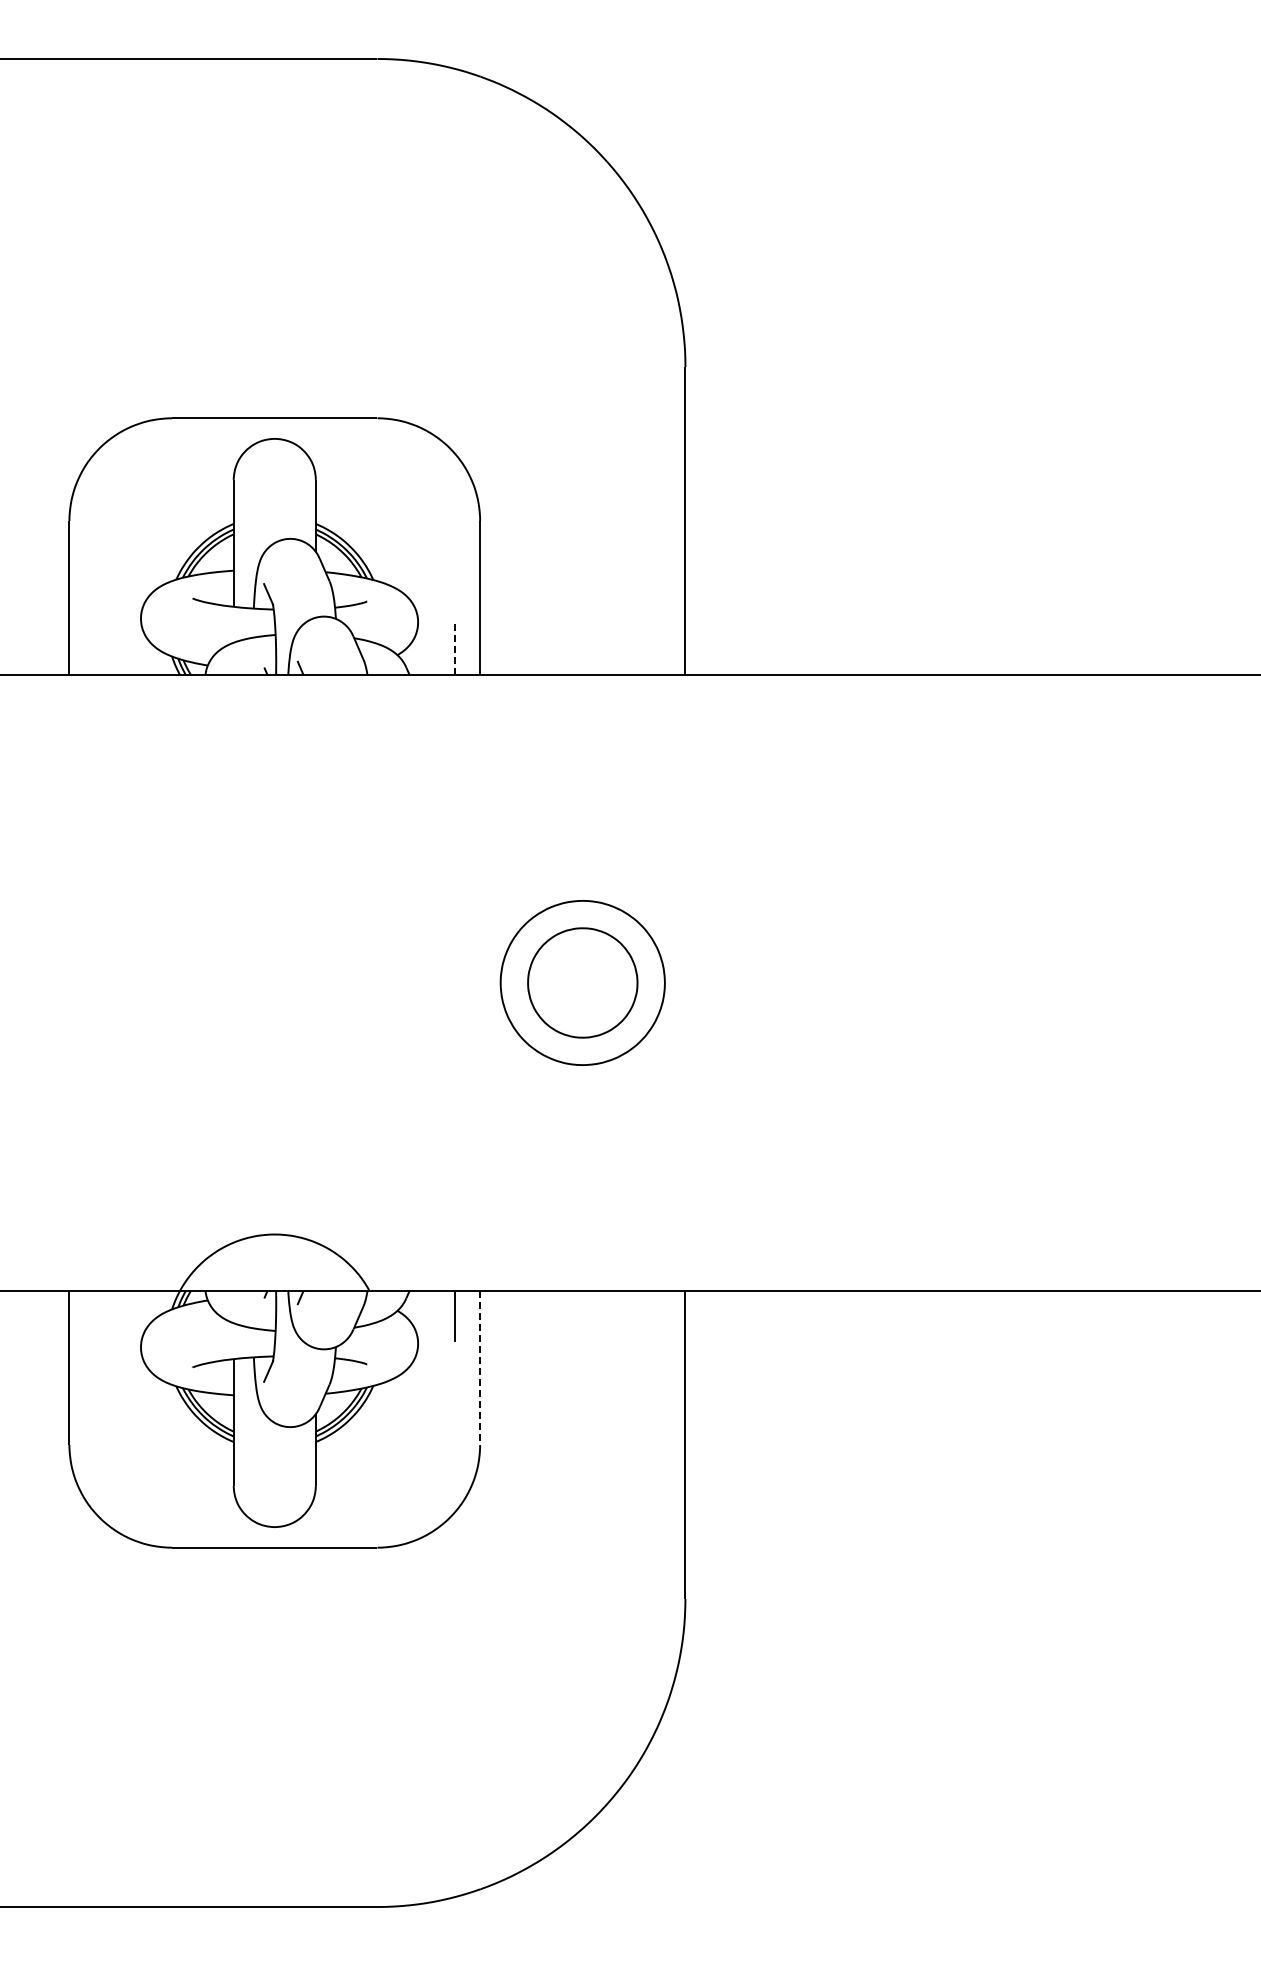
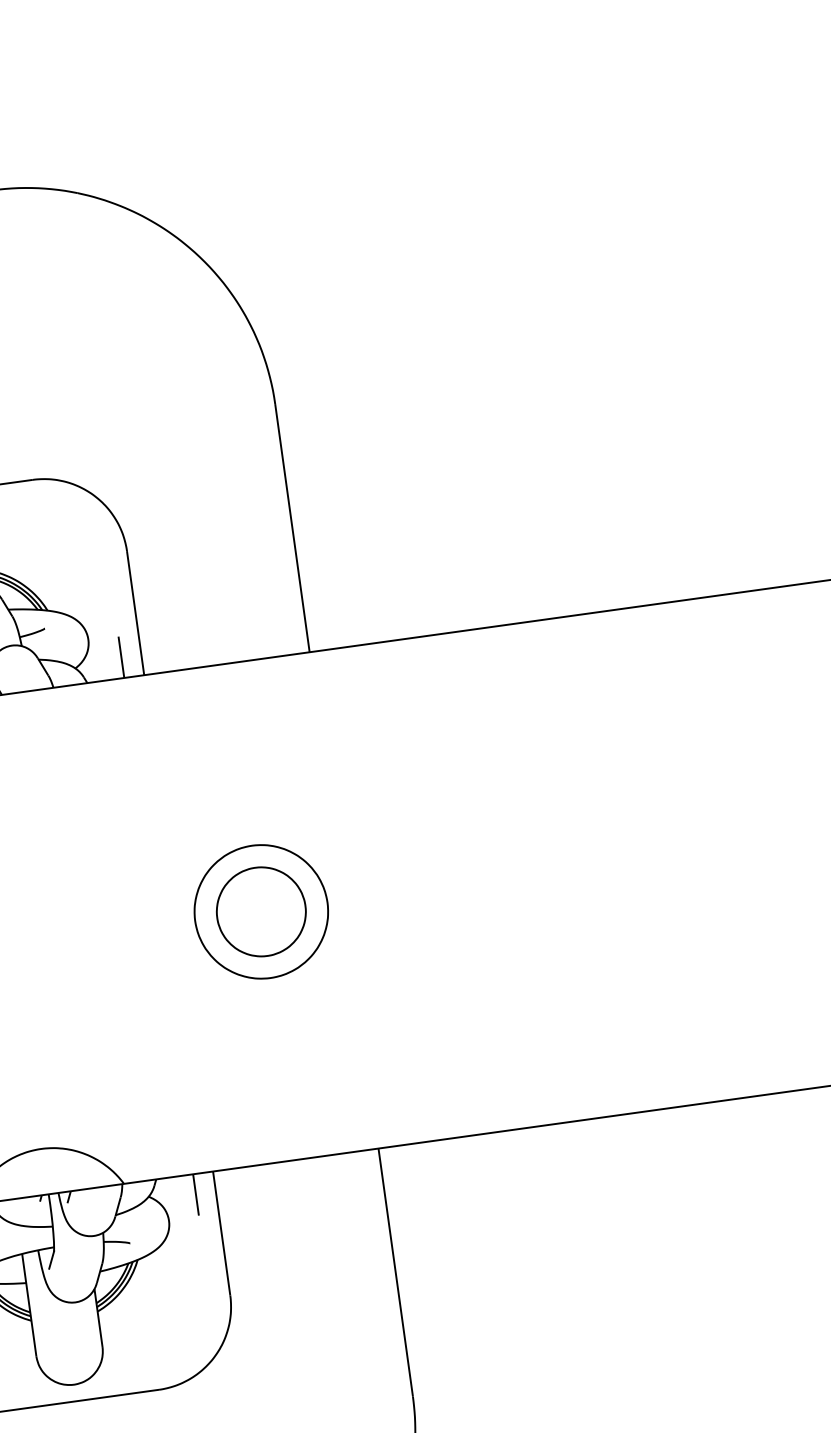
line: (455, 649) -> (121, 657), dashed -> solid
line: (480, 1368) -> (222, 1233), dashed -> solid

